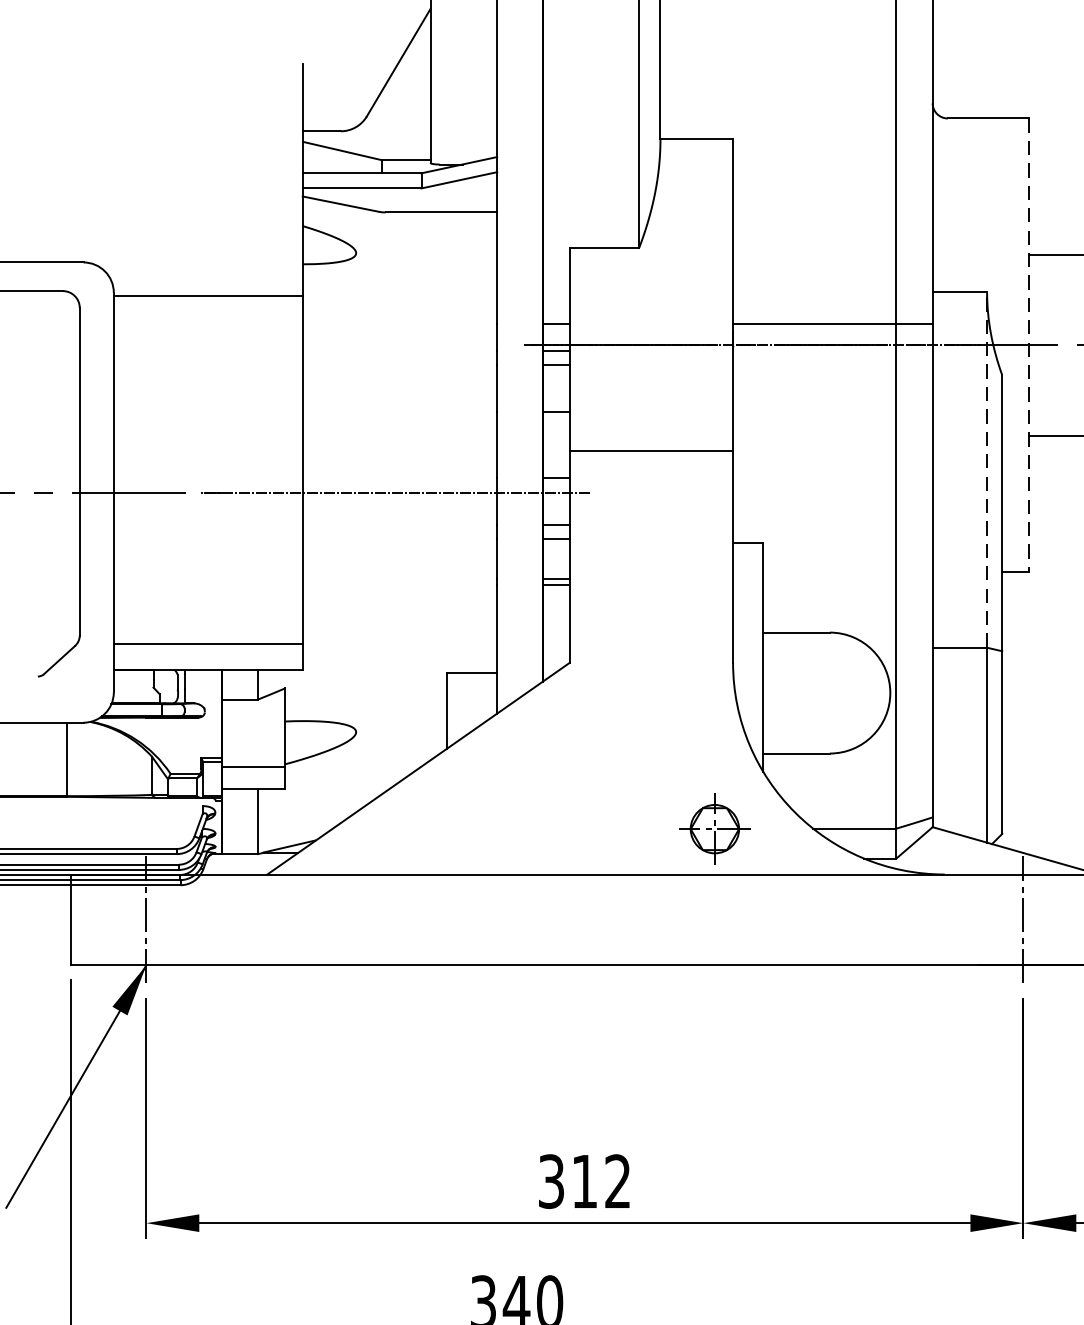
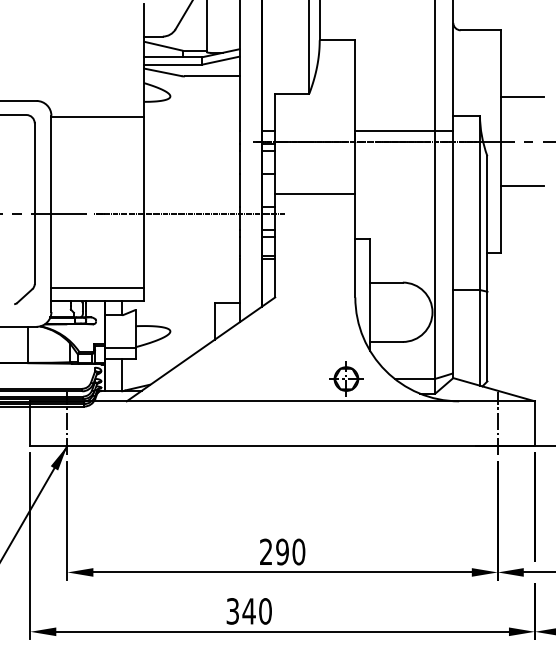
line: (1028, 347) -> (500, 142), dashed -> solid
line: (988, 469) -> (480, 202), dashed -> solid
text: (584, 1180) -> (282, 551), 312 -> 290

